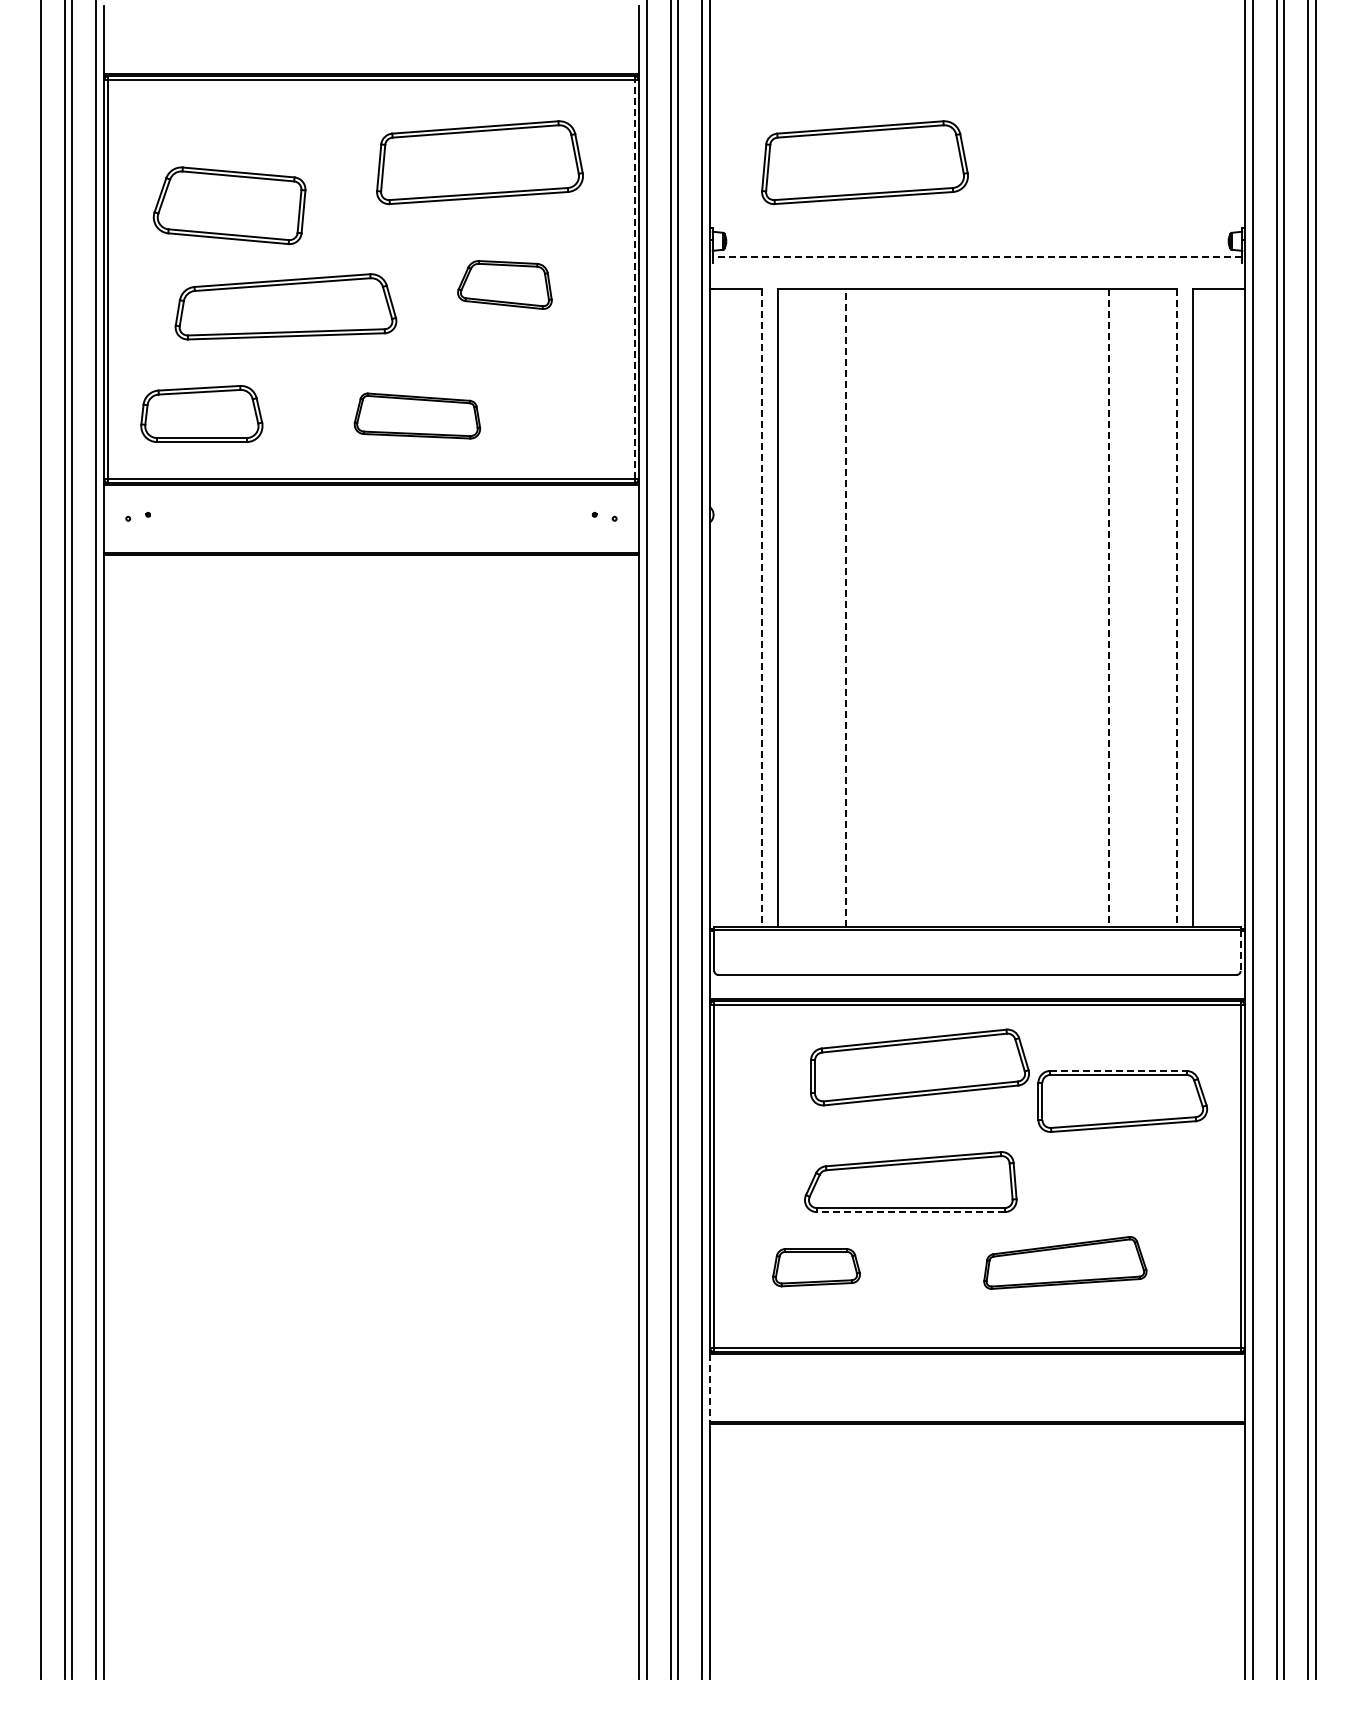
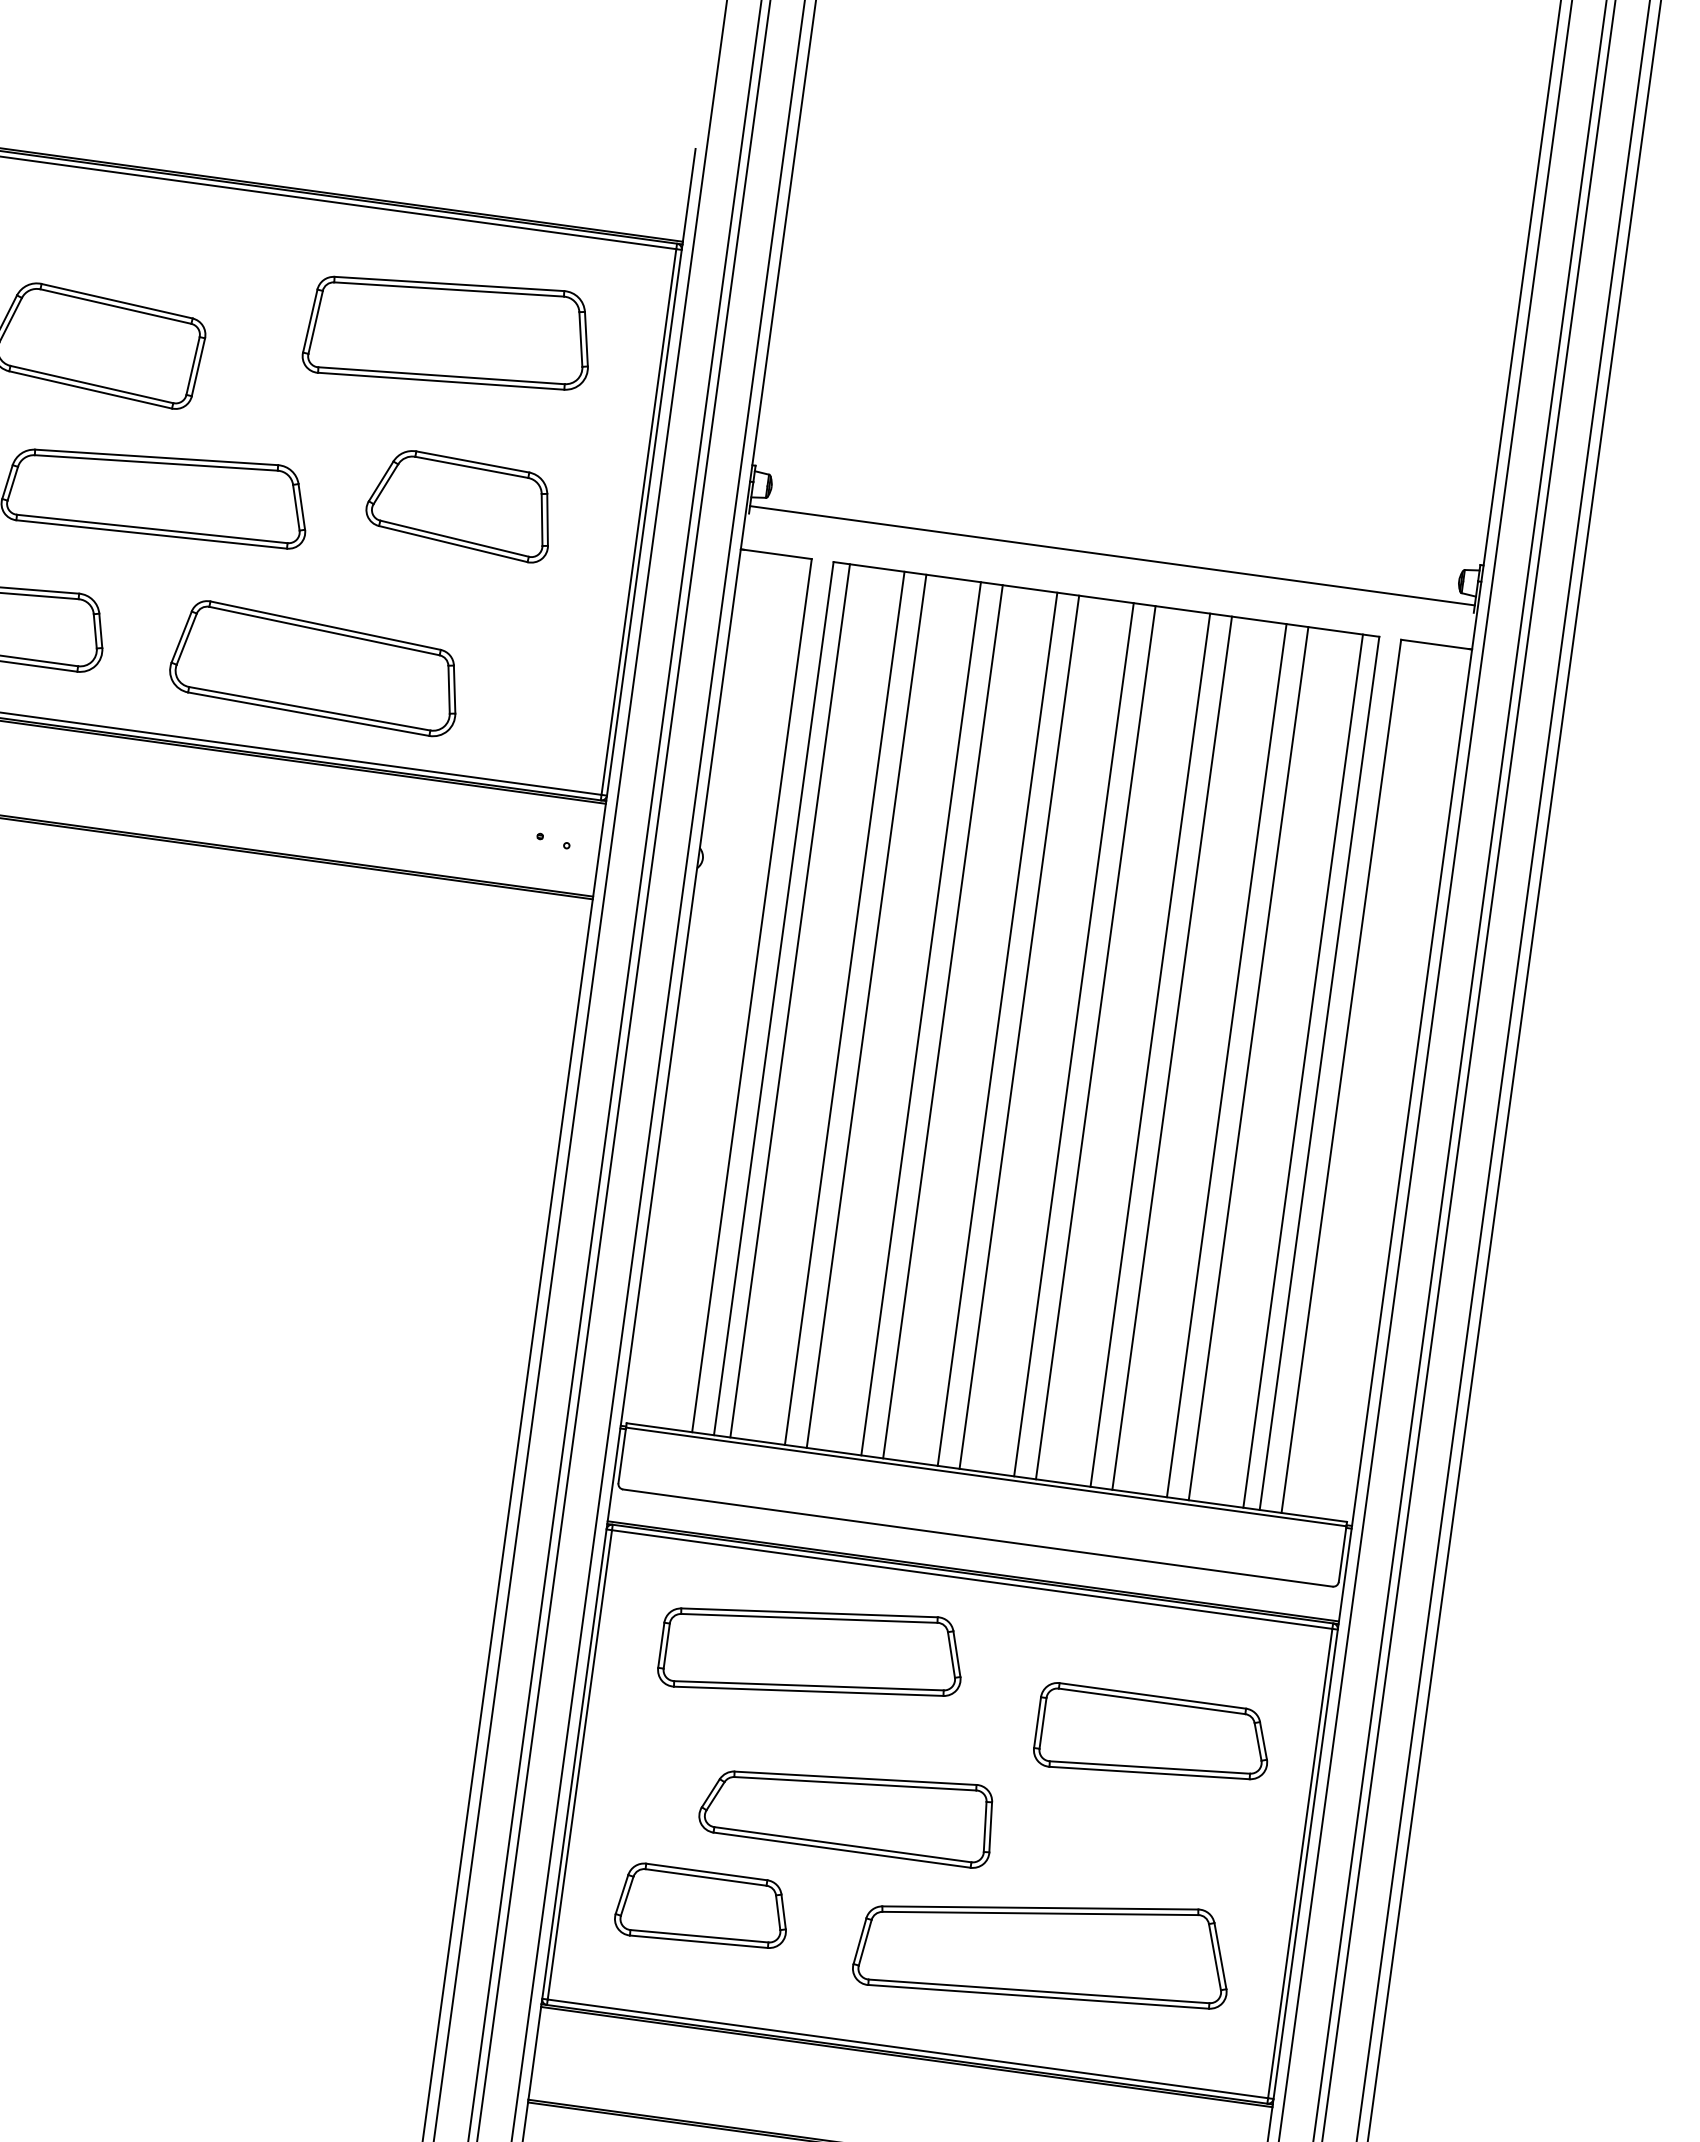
part: (864, 162) -> (975, 404), removed
line: (977, 257) -> (1112, 556), dashed -> solid
line: (634, 279) -> (638, 521), dashed -> solid
part: (504, 284) -> (459, 504), size x1.43
part: (417, 415) -> (316, 667), size x1.67
line: (762, 608) -> (752, 996), dashed -> solid
line: (790, 608) -> (790, 1001), added
line: (829, 608) -> (843, 1008), added
line: (845, 608) -> (865, 1011), dashed -> solid
line: (885, 608) -> (920, 1019), added
line: (901, 608) -> (942, 1022), added
line: (941, 608) -> (997, 1029), added
line: (957, 608) -> (1019, 1032), added
line: (997, 608) -> (1073, 1040), added
line: (1013, 608) -> (1095, 1043), added
line: (1053, 608) -> (1150, 1050), added
line: (1069, 608) -> (1172, 1053), added
line: (1109, 608) -> (1227, 1061), dashed -> solid
line: (1125, 608) -> (1249, 1064), added
line: (1164, 608) -> (1302, 1071), added
line: (1176, 608) -> (1318, 1073), dashed -> solid
line: (1240, 951) -> (1342, 1555), dashed -> solid
part: (919, 1067) -> (811, 1652), moved
line: (1119, 1070) -> (1154, 1695), dashed -> solid
line: (910, 1212) -> (841, 1850), dashed -> solid
part: (1065, 1262) -> (1044, 1948), size x1.67
part: (816, 1267) -> (702, 1908), size x1.43
line: (710, 1388) -> (534, 2054), dashed -> solid

